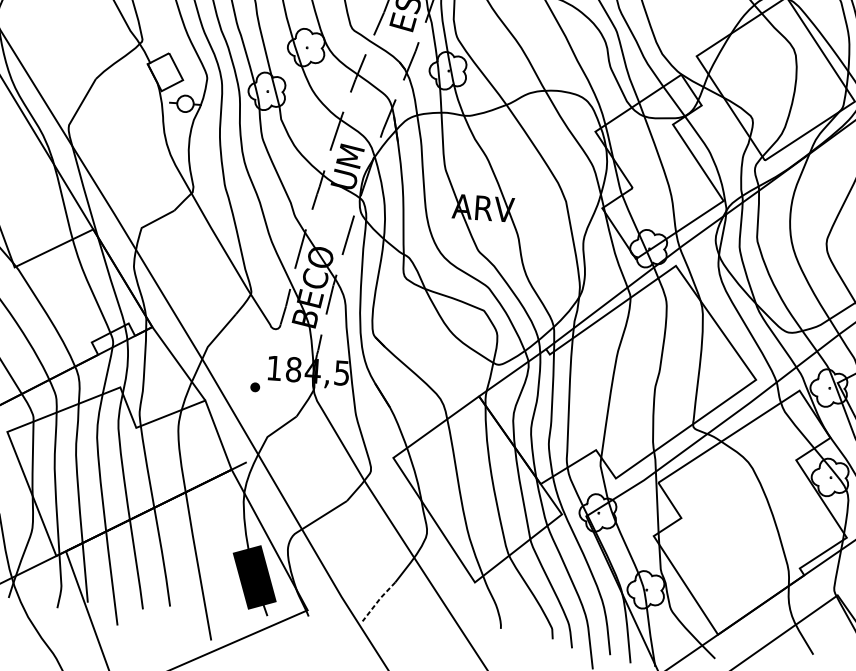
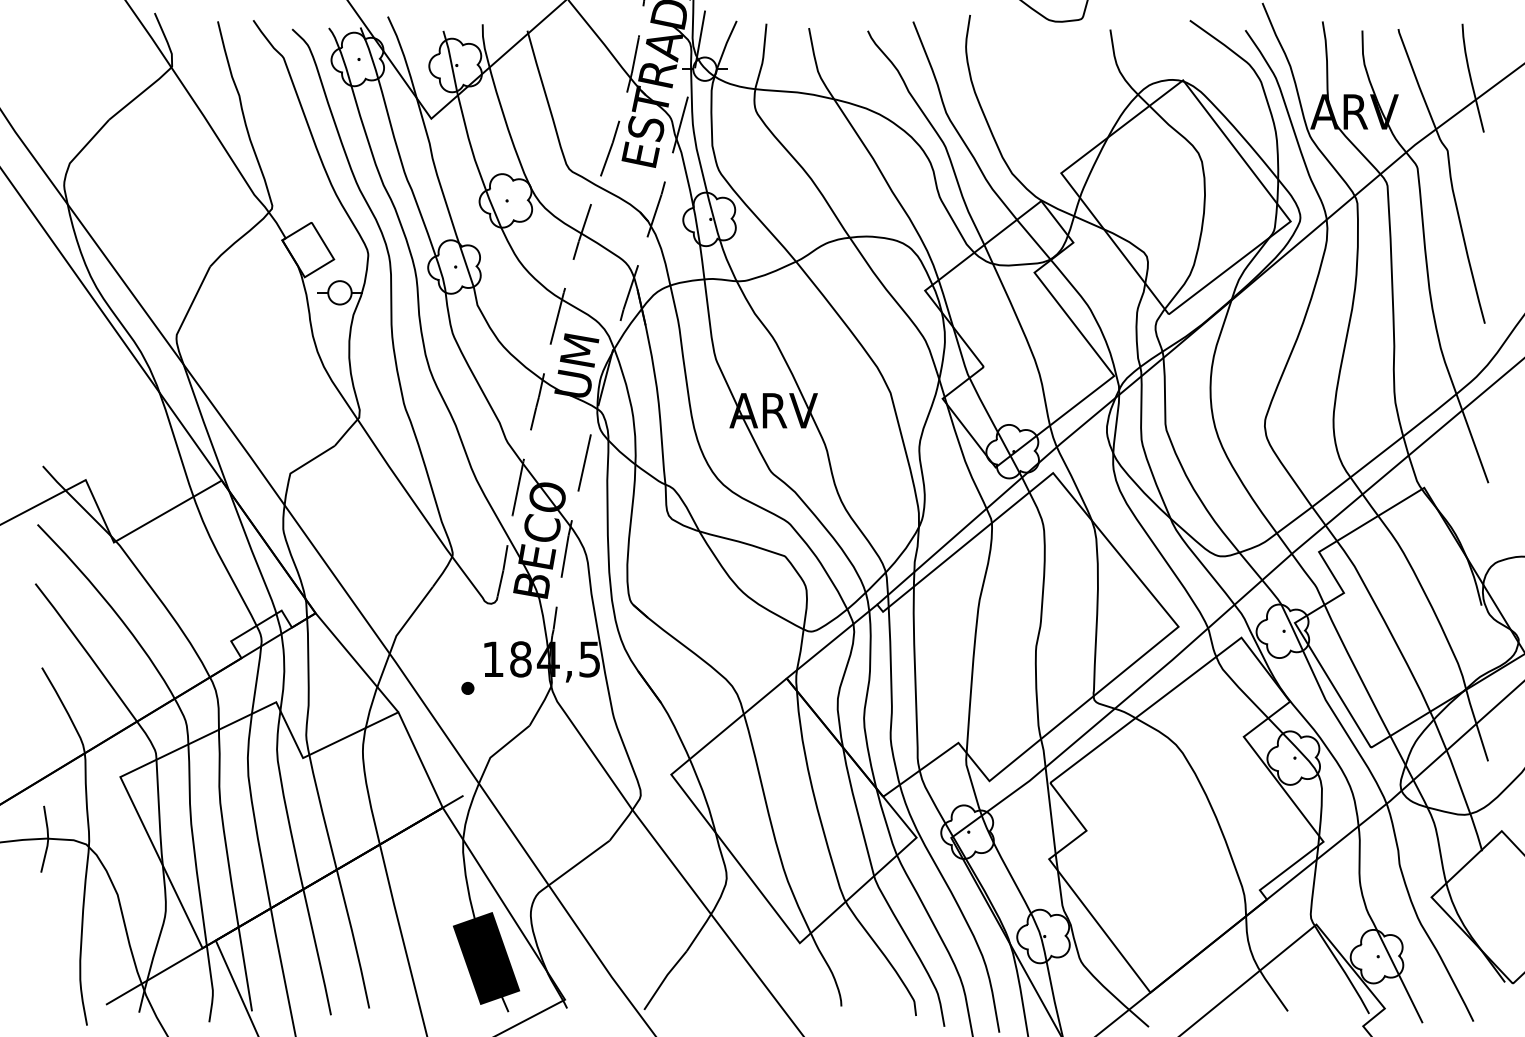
line: (378, 601) -> (664, 979), dashed -> solid

